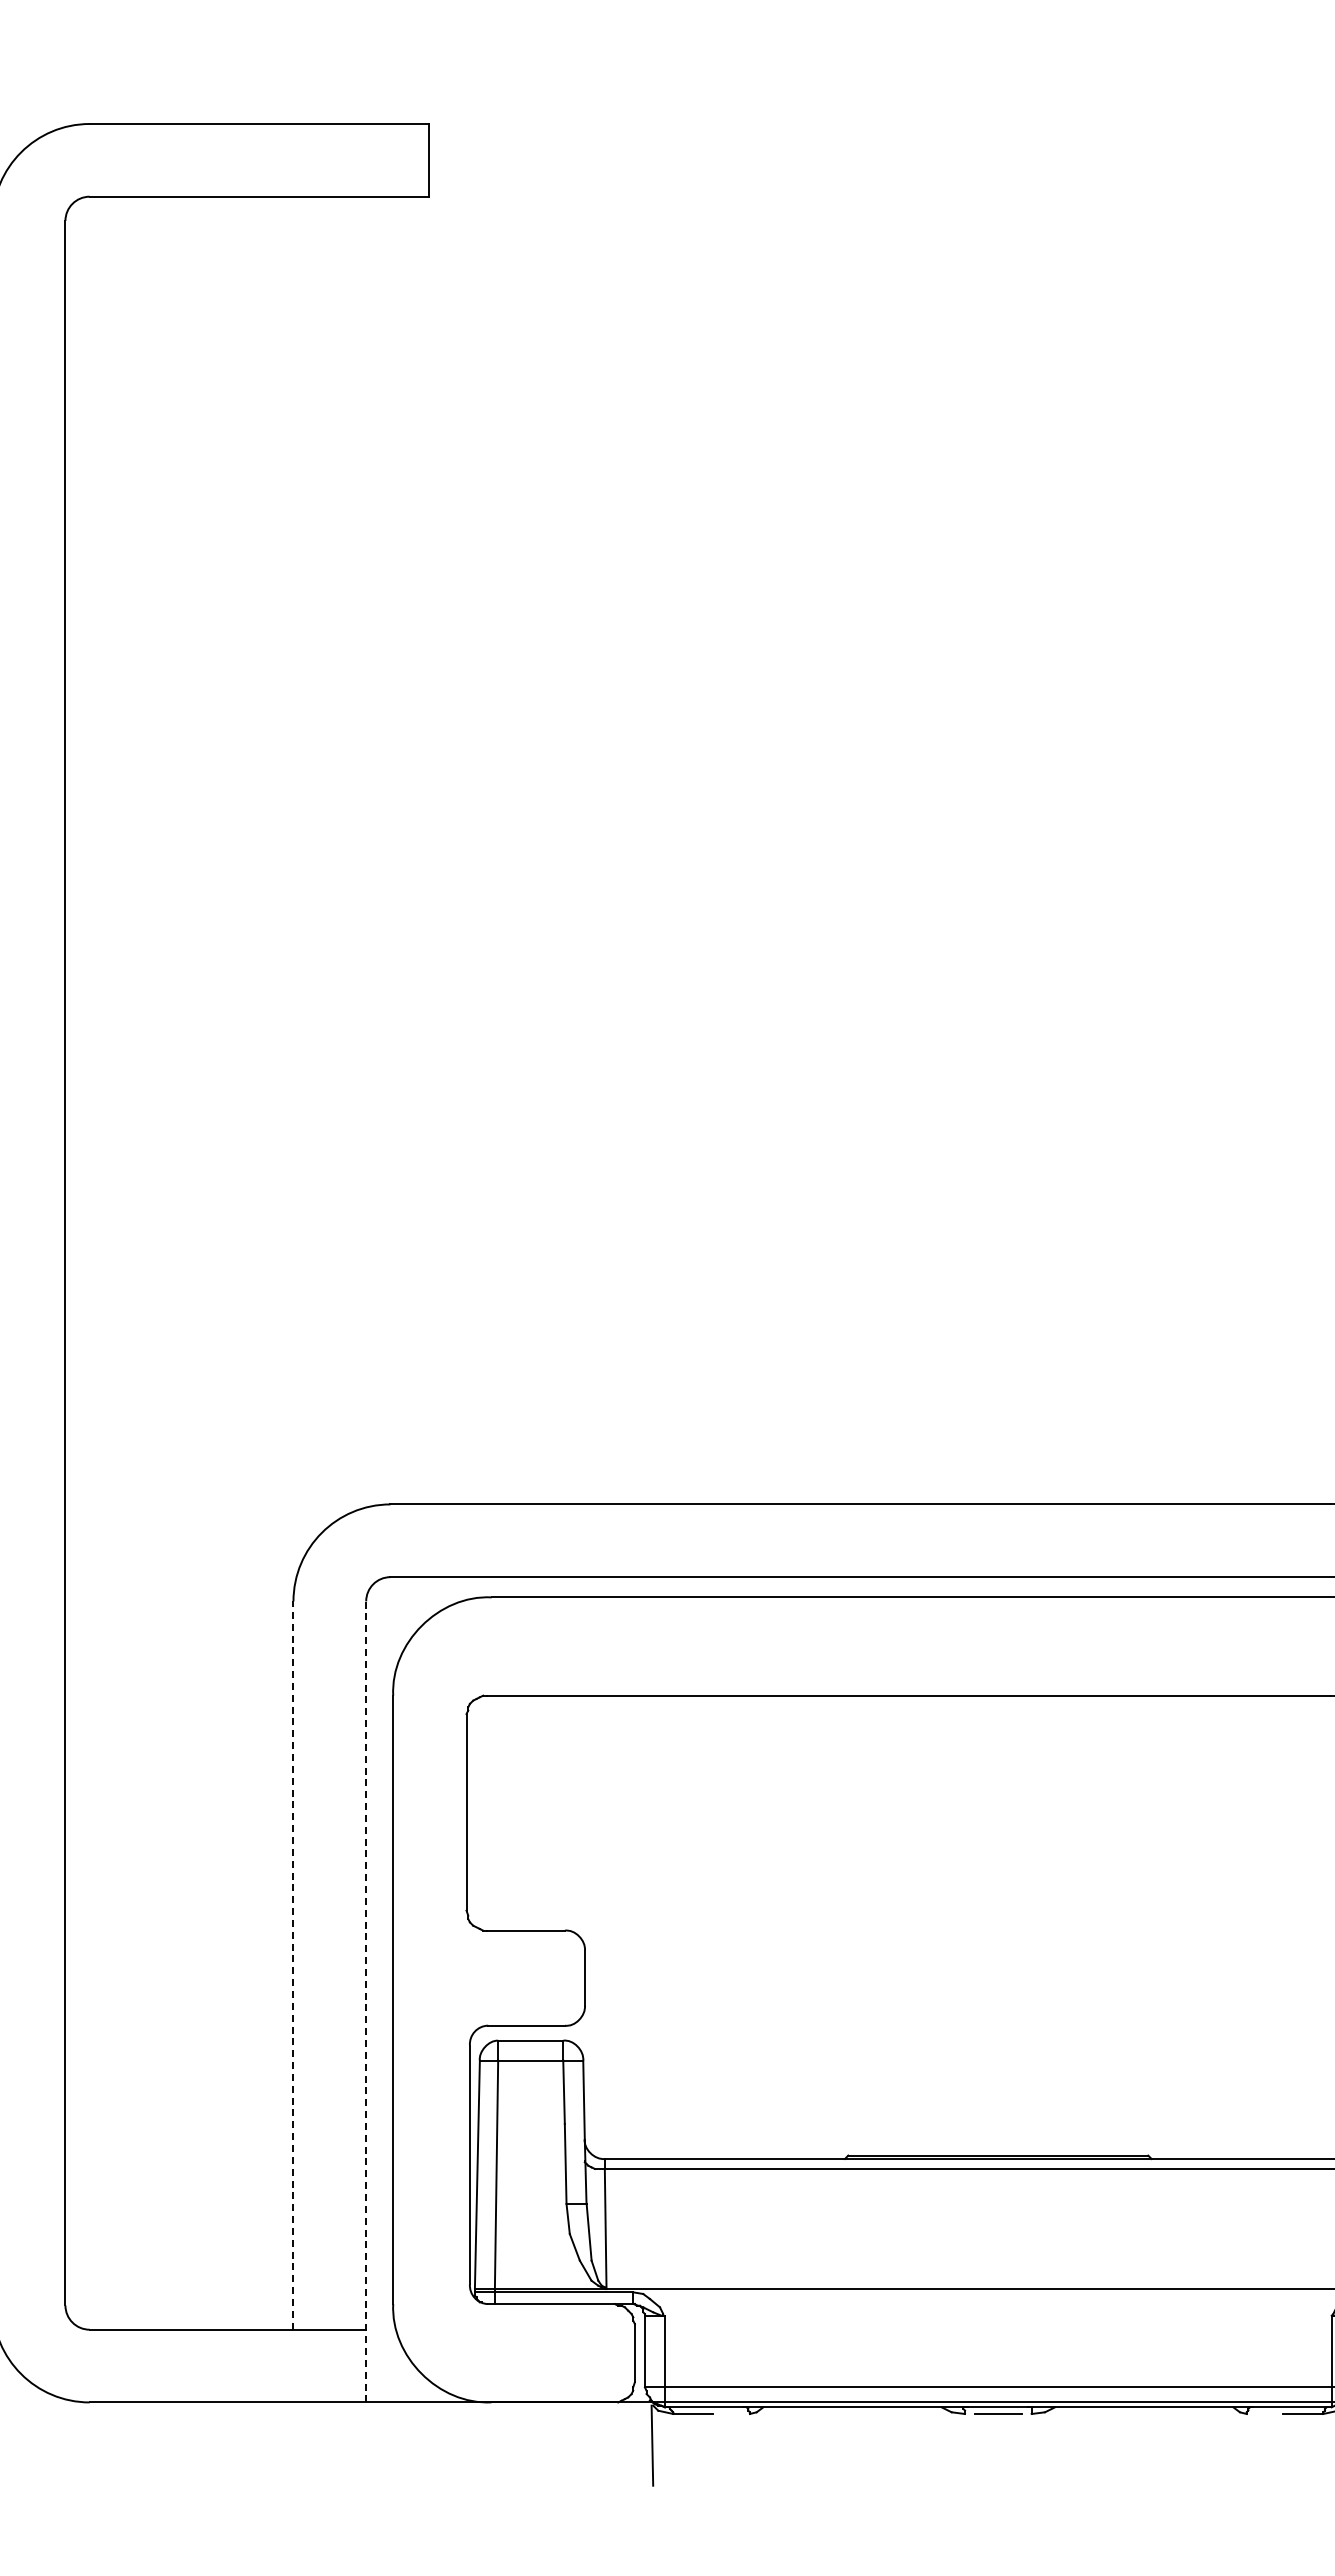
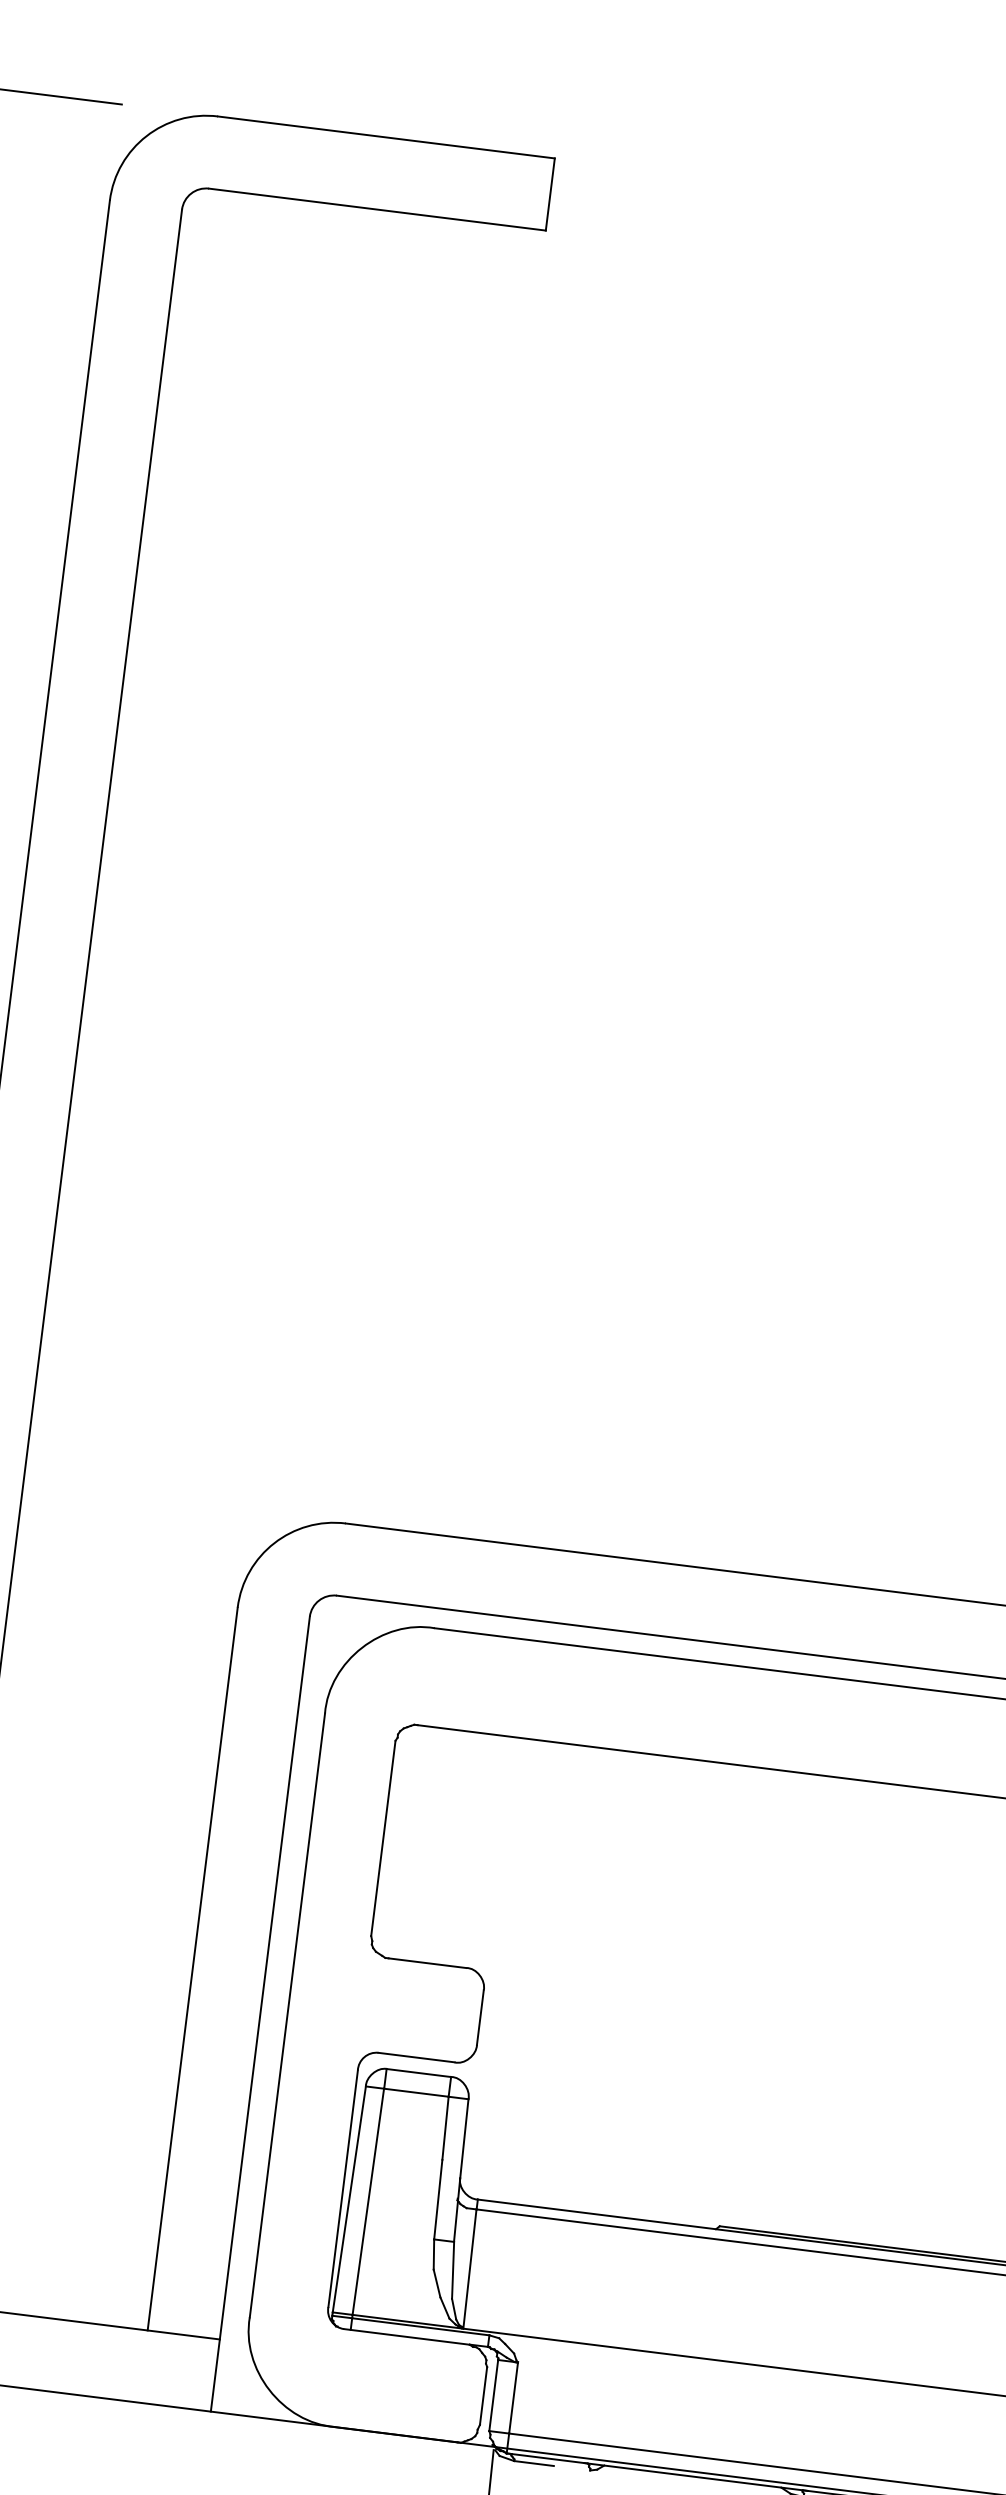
line: (293, 1965) -> (192, 1969), dashed -> solid
line: (366, 2001) -> (260, 2013), dashed -> solid

